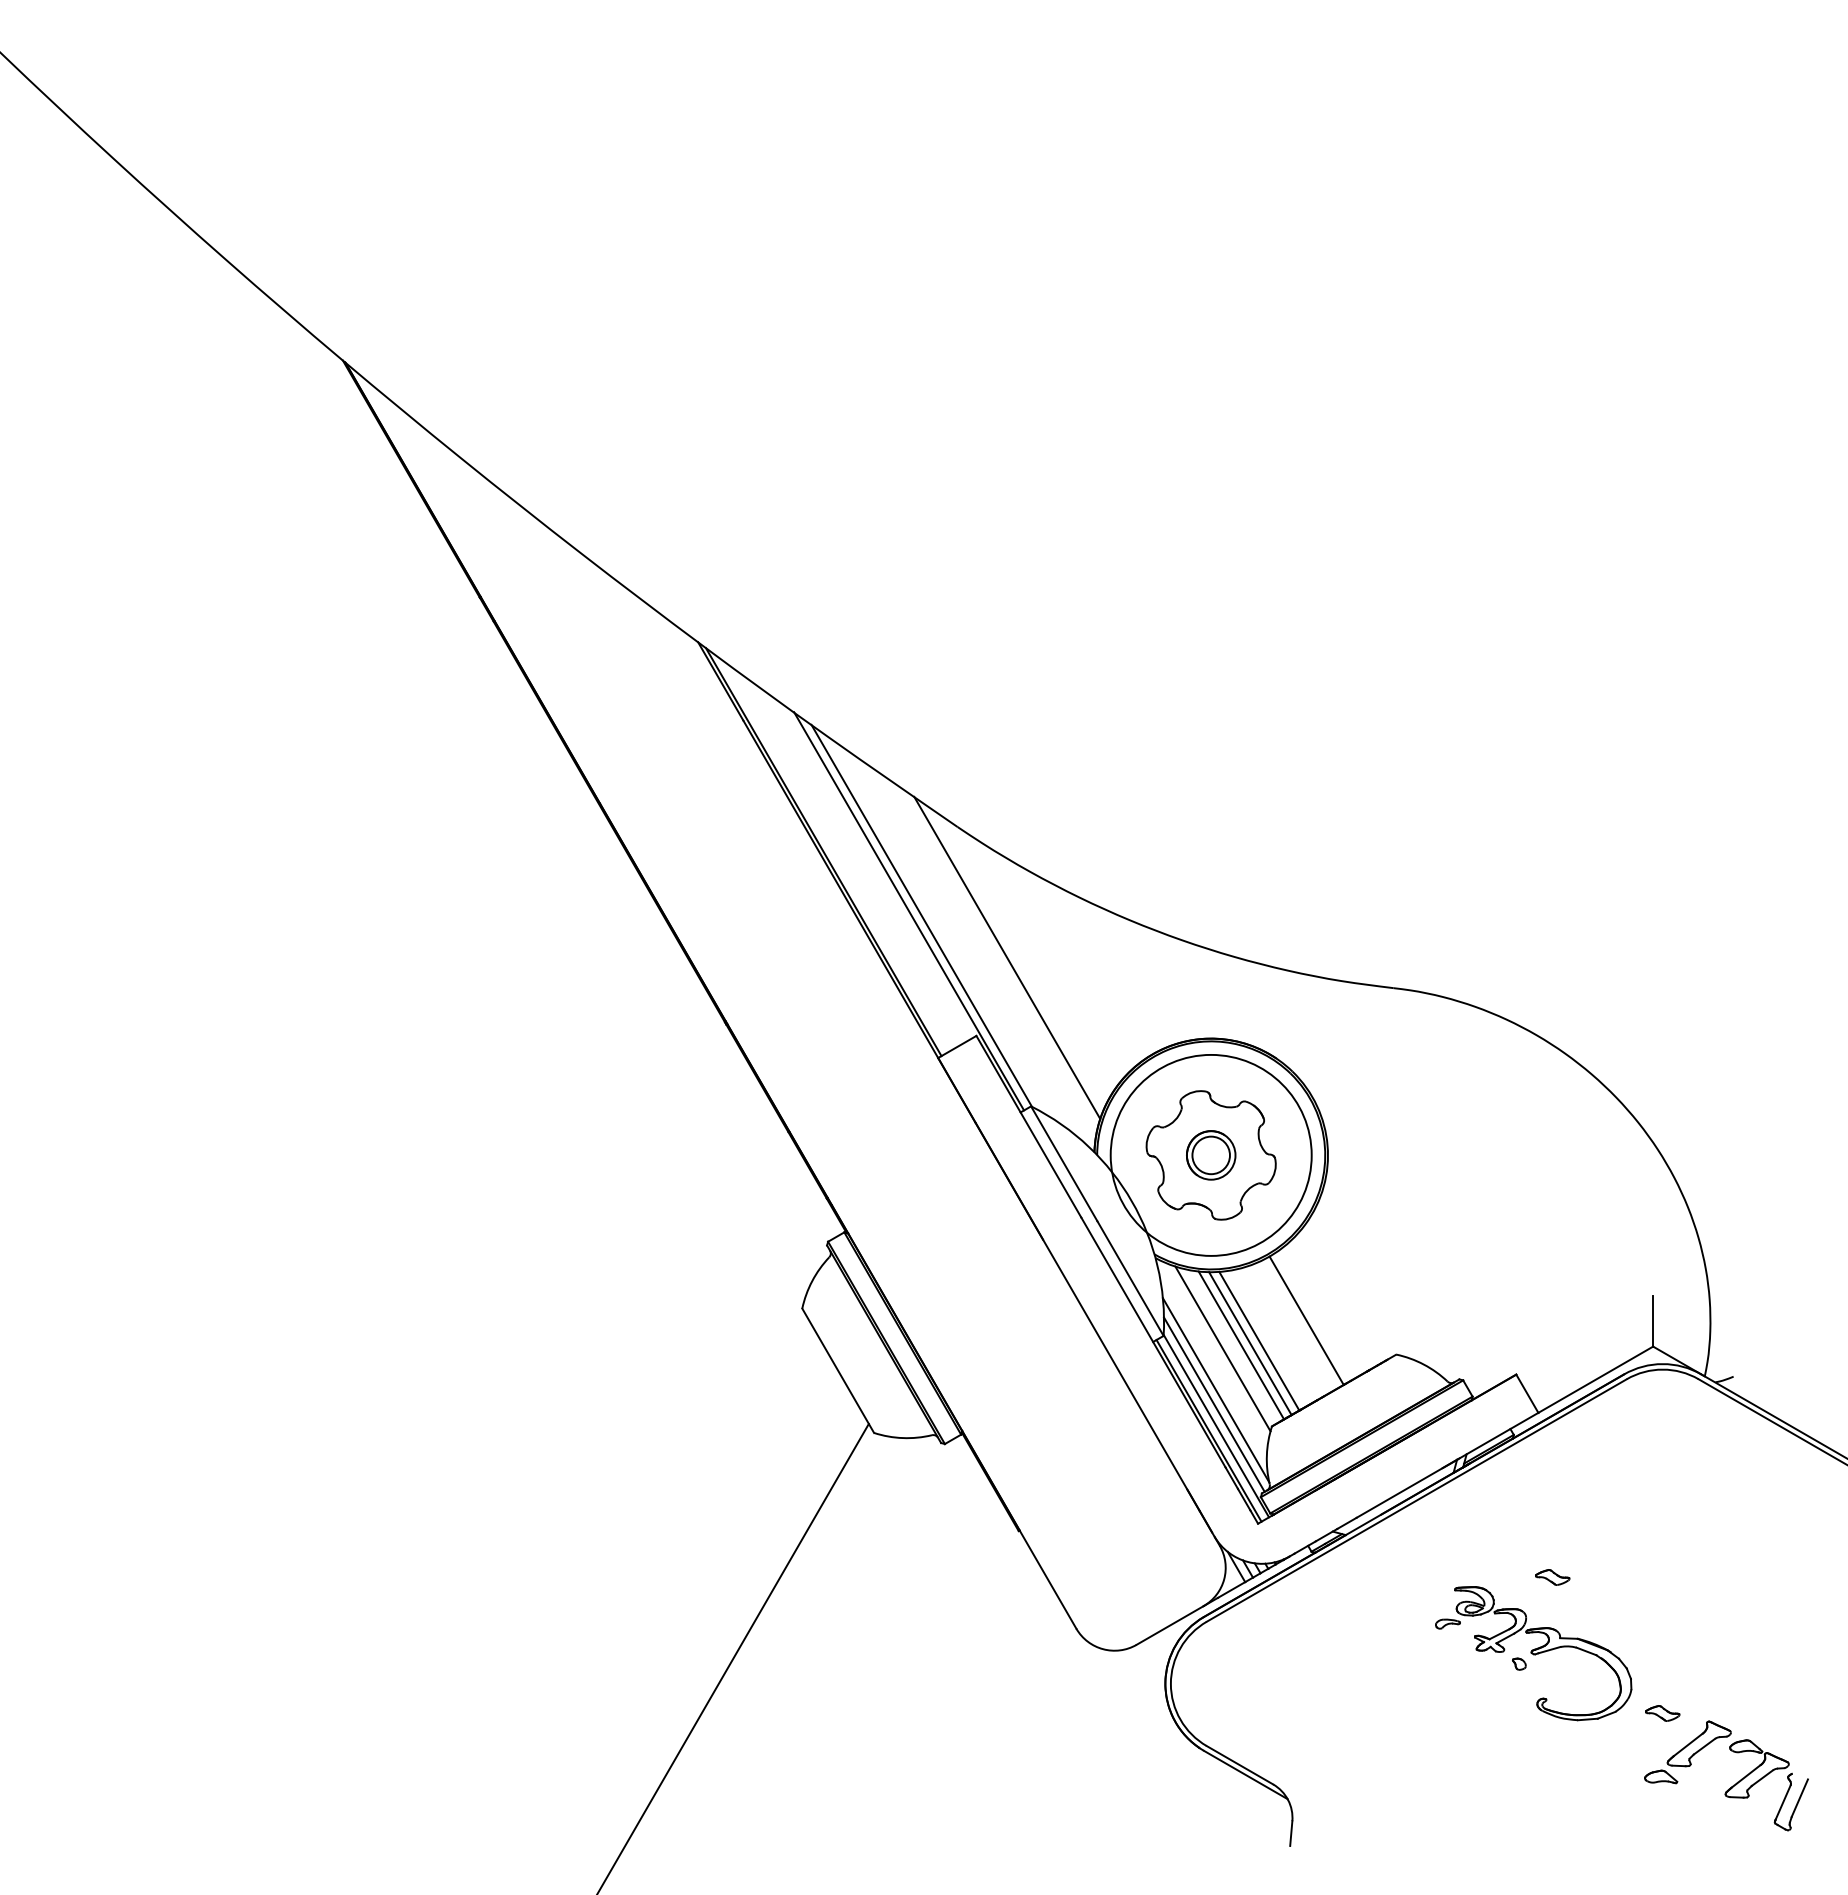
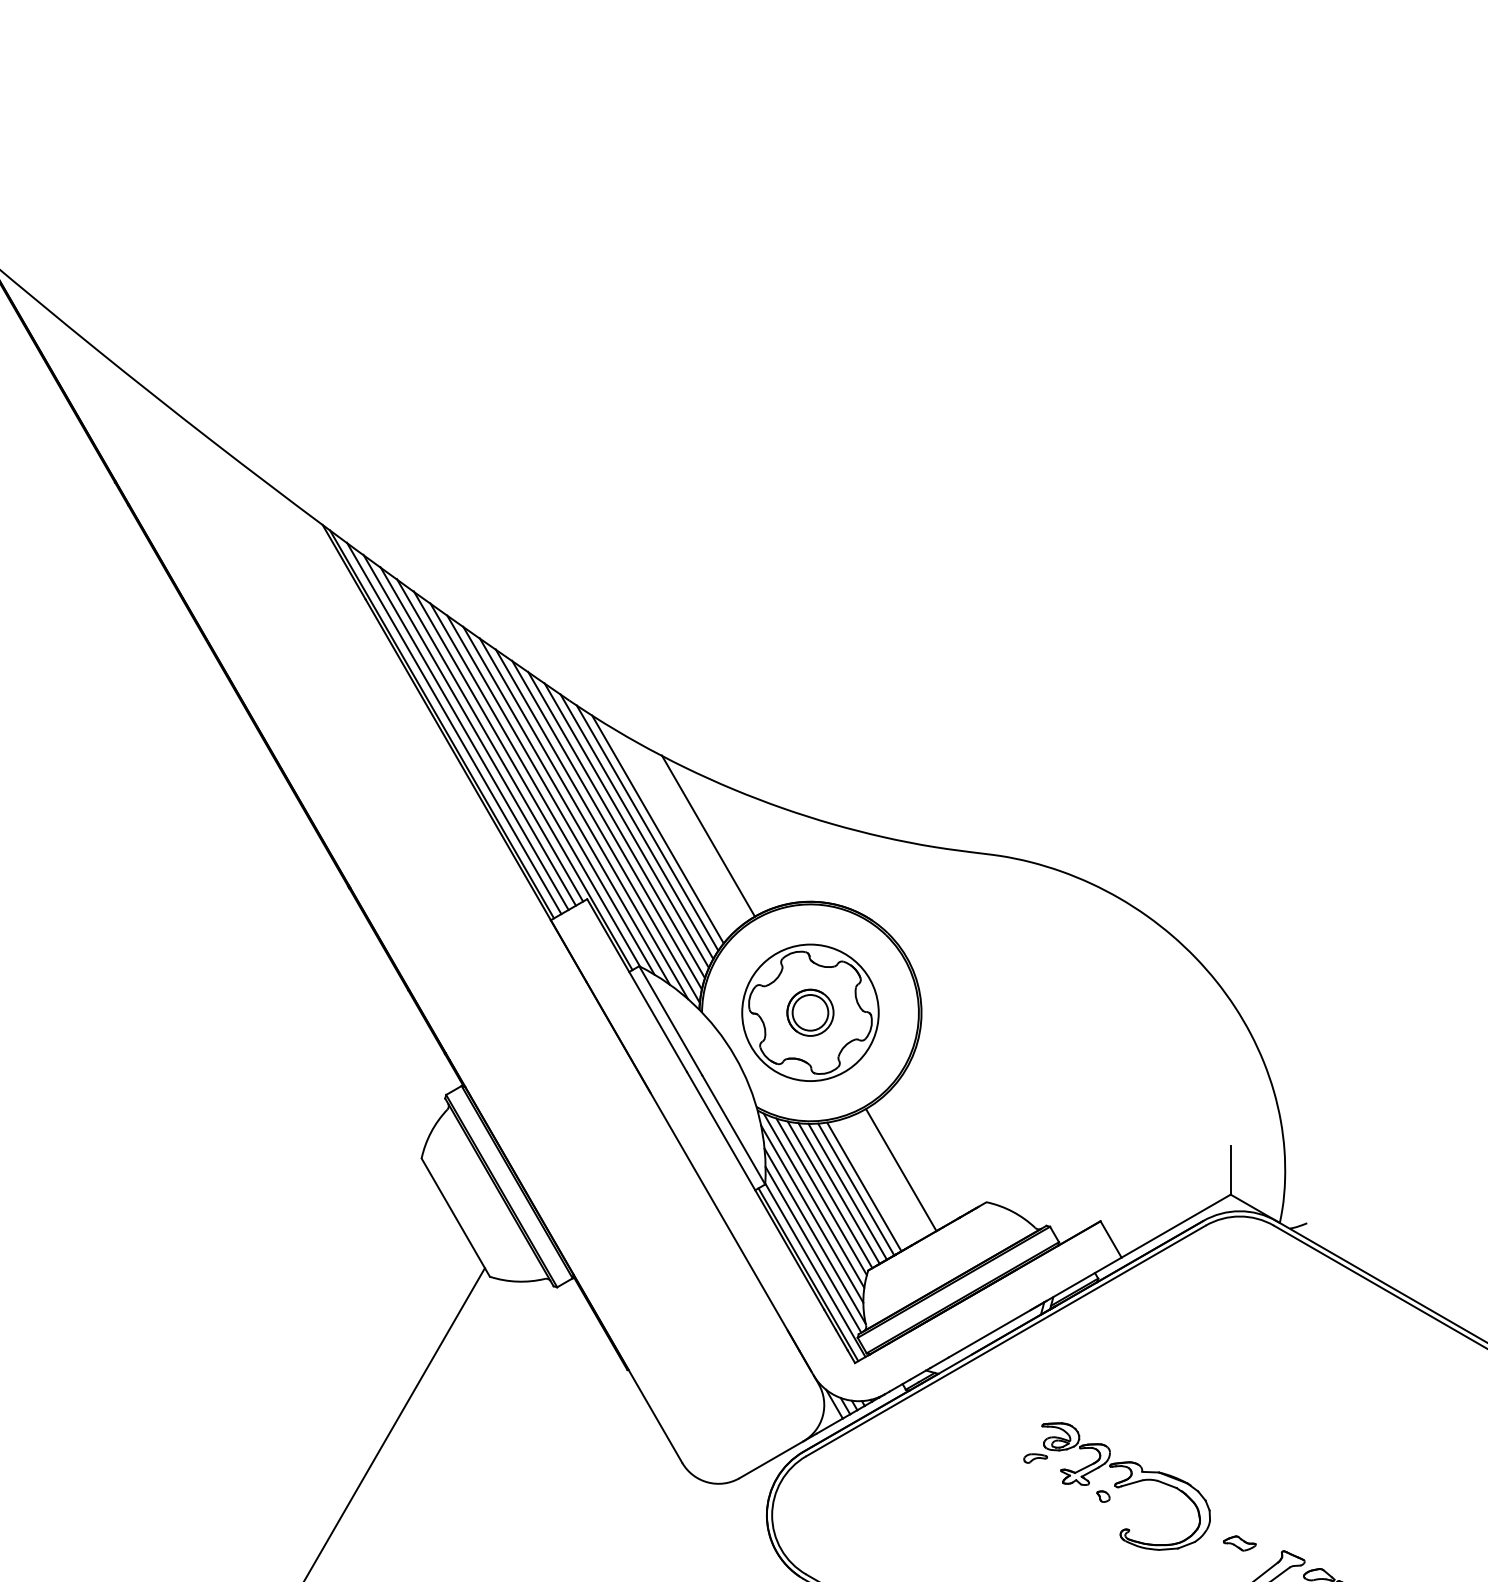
line: (836, 856) -> (454, 728), added
line: (848, 860) -> (465, 732), added
line: (861, 864) -> (477, 736), added
line: (874, 868) -> (490, 740), added
line: (938, 926) -> (551, 795), added
line: (954, 937) -> (566, 805), added
line: (972, 951) -> (583, 818), added
line: (997, 957) -> (607, 824), added
line: (1017, 958) -> (626, 825), added
line: (987, 959) -> (597, 826), added
line: (1028, 959) -> (636, 826), added
line: (1039, 961) -> (647, 828), added
line: (1050, 962) -> (657, 829), added
line: (1103, 969) -> (708, 836), added
circle: (1211, 1155) -> (810, 1012), size x0.71
line: (1267, 1338) -> (864, 1186), added
line: (1231, 1346) -> (829, 1194), added
line: (1214, 1352) -> (813, 1200), added
line: (1212, 1367) -> (811, 1214), added
part: (1552, 1577) -> (1135, 1414), removed

